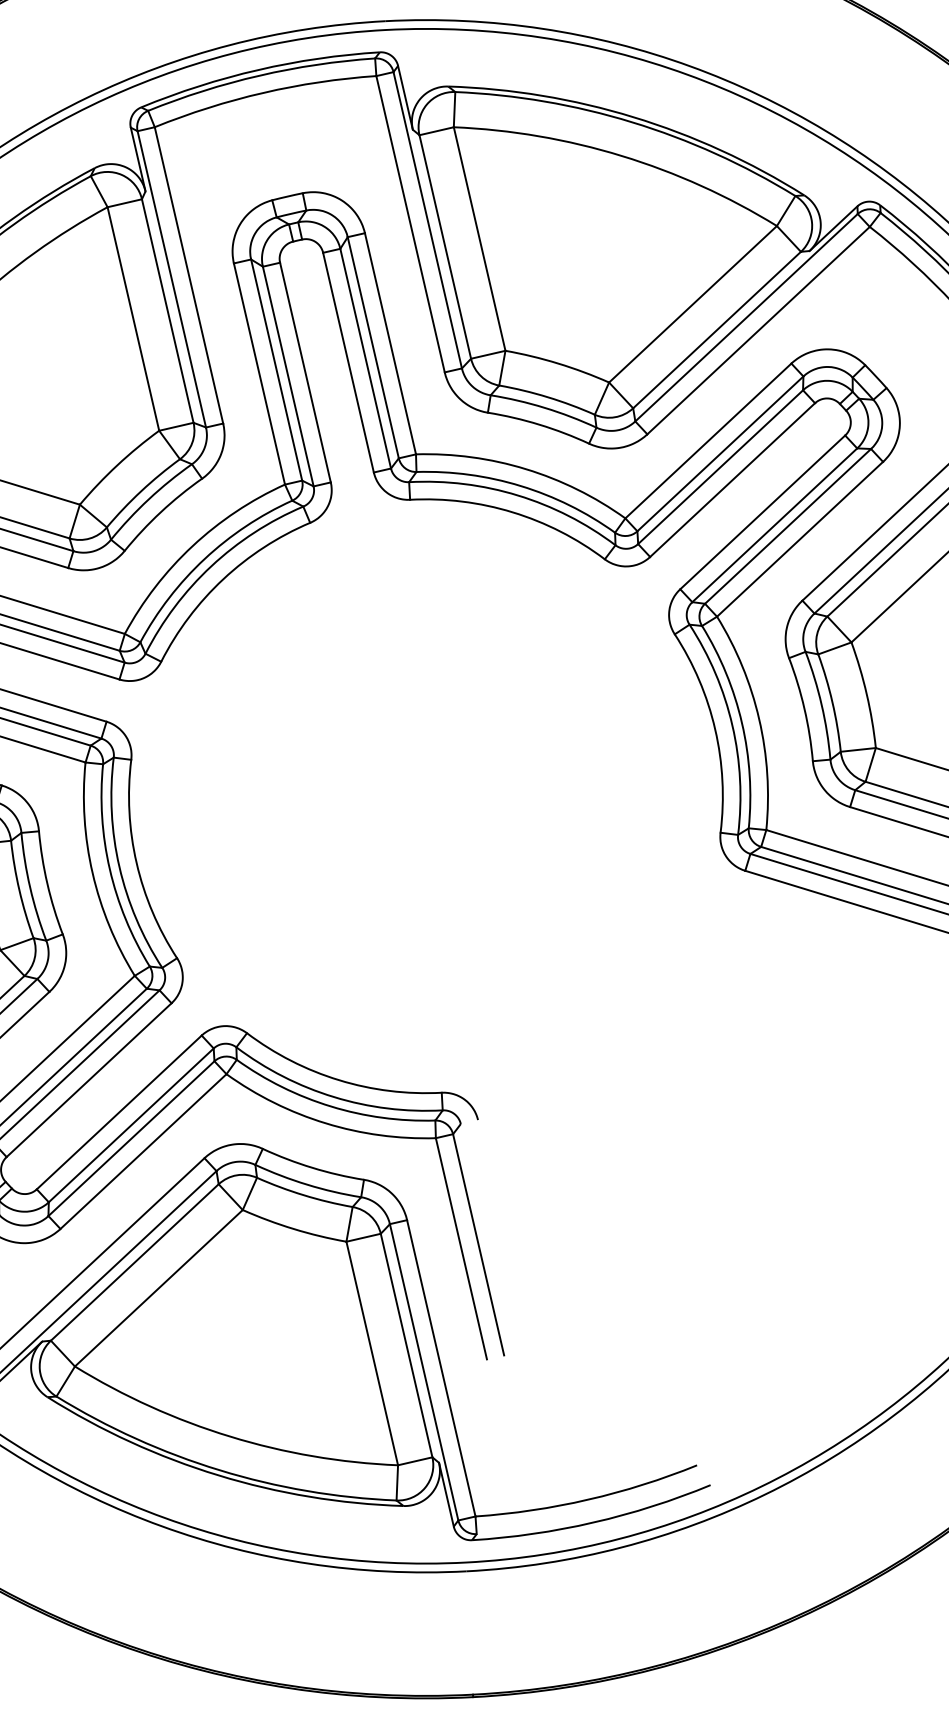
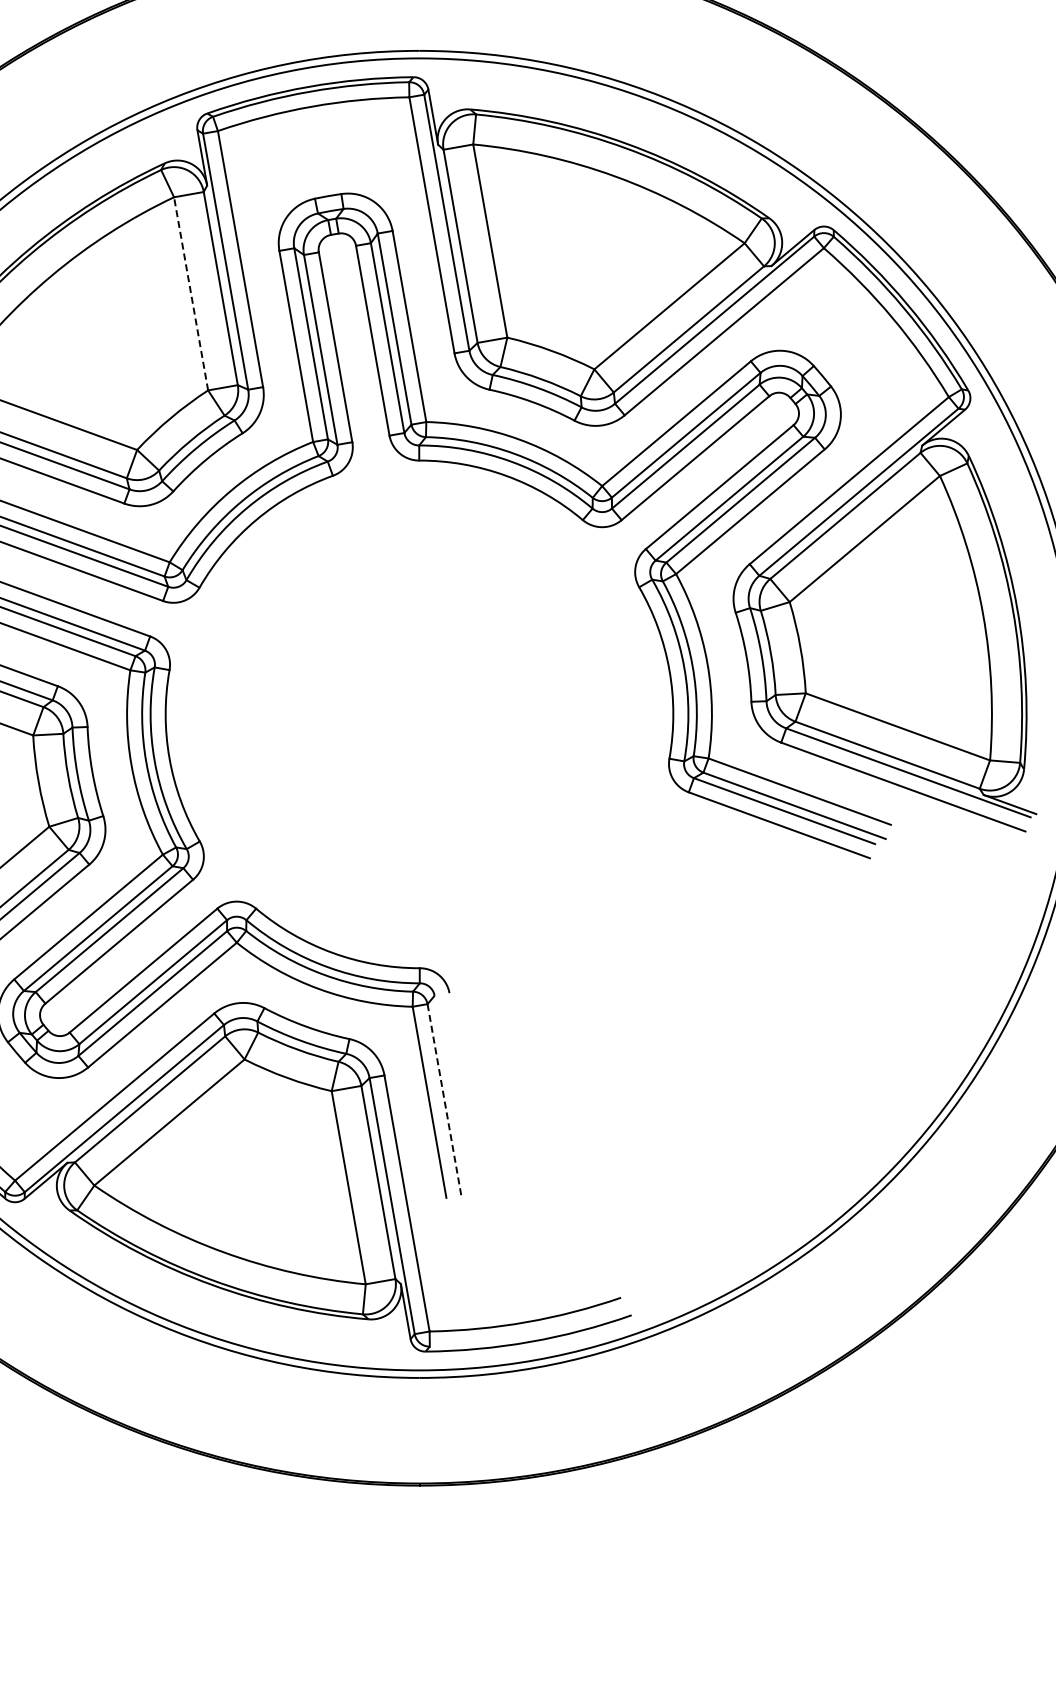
line: (133, 318) -> (191, 293), solid -> dashed
line: (478, 1245) -> (444, 1100), solid -> dashed

